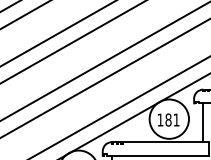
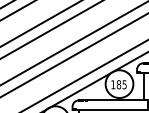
text: (176, 119) -> (124, 84), 181 -> 185

